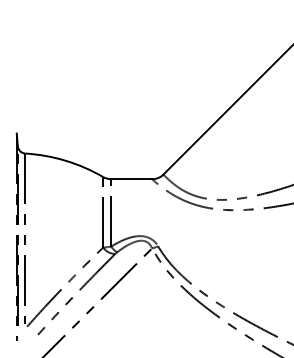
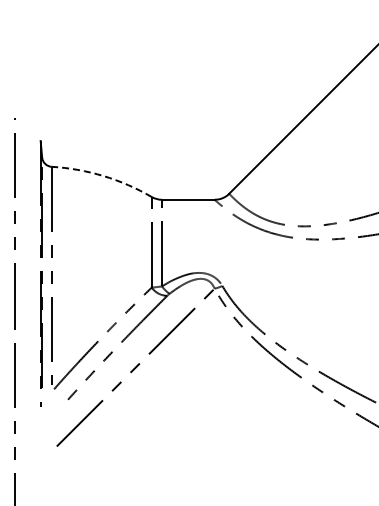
arc: (65, 161) -> (103, 176), solid -> dashed

